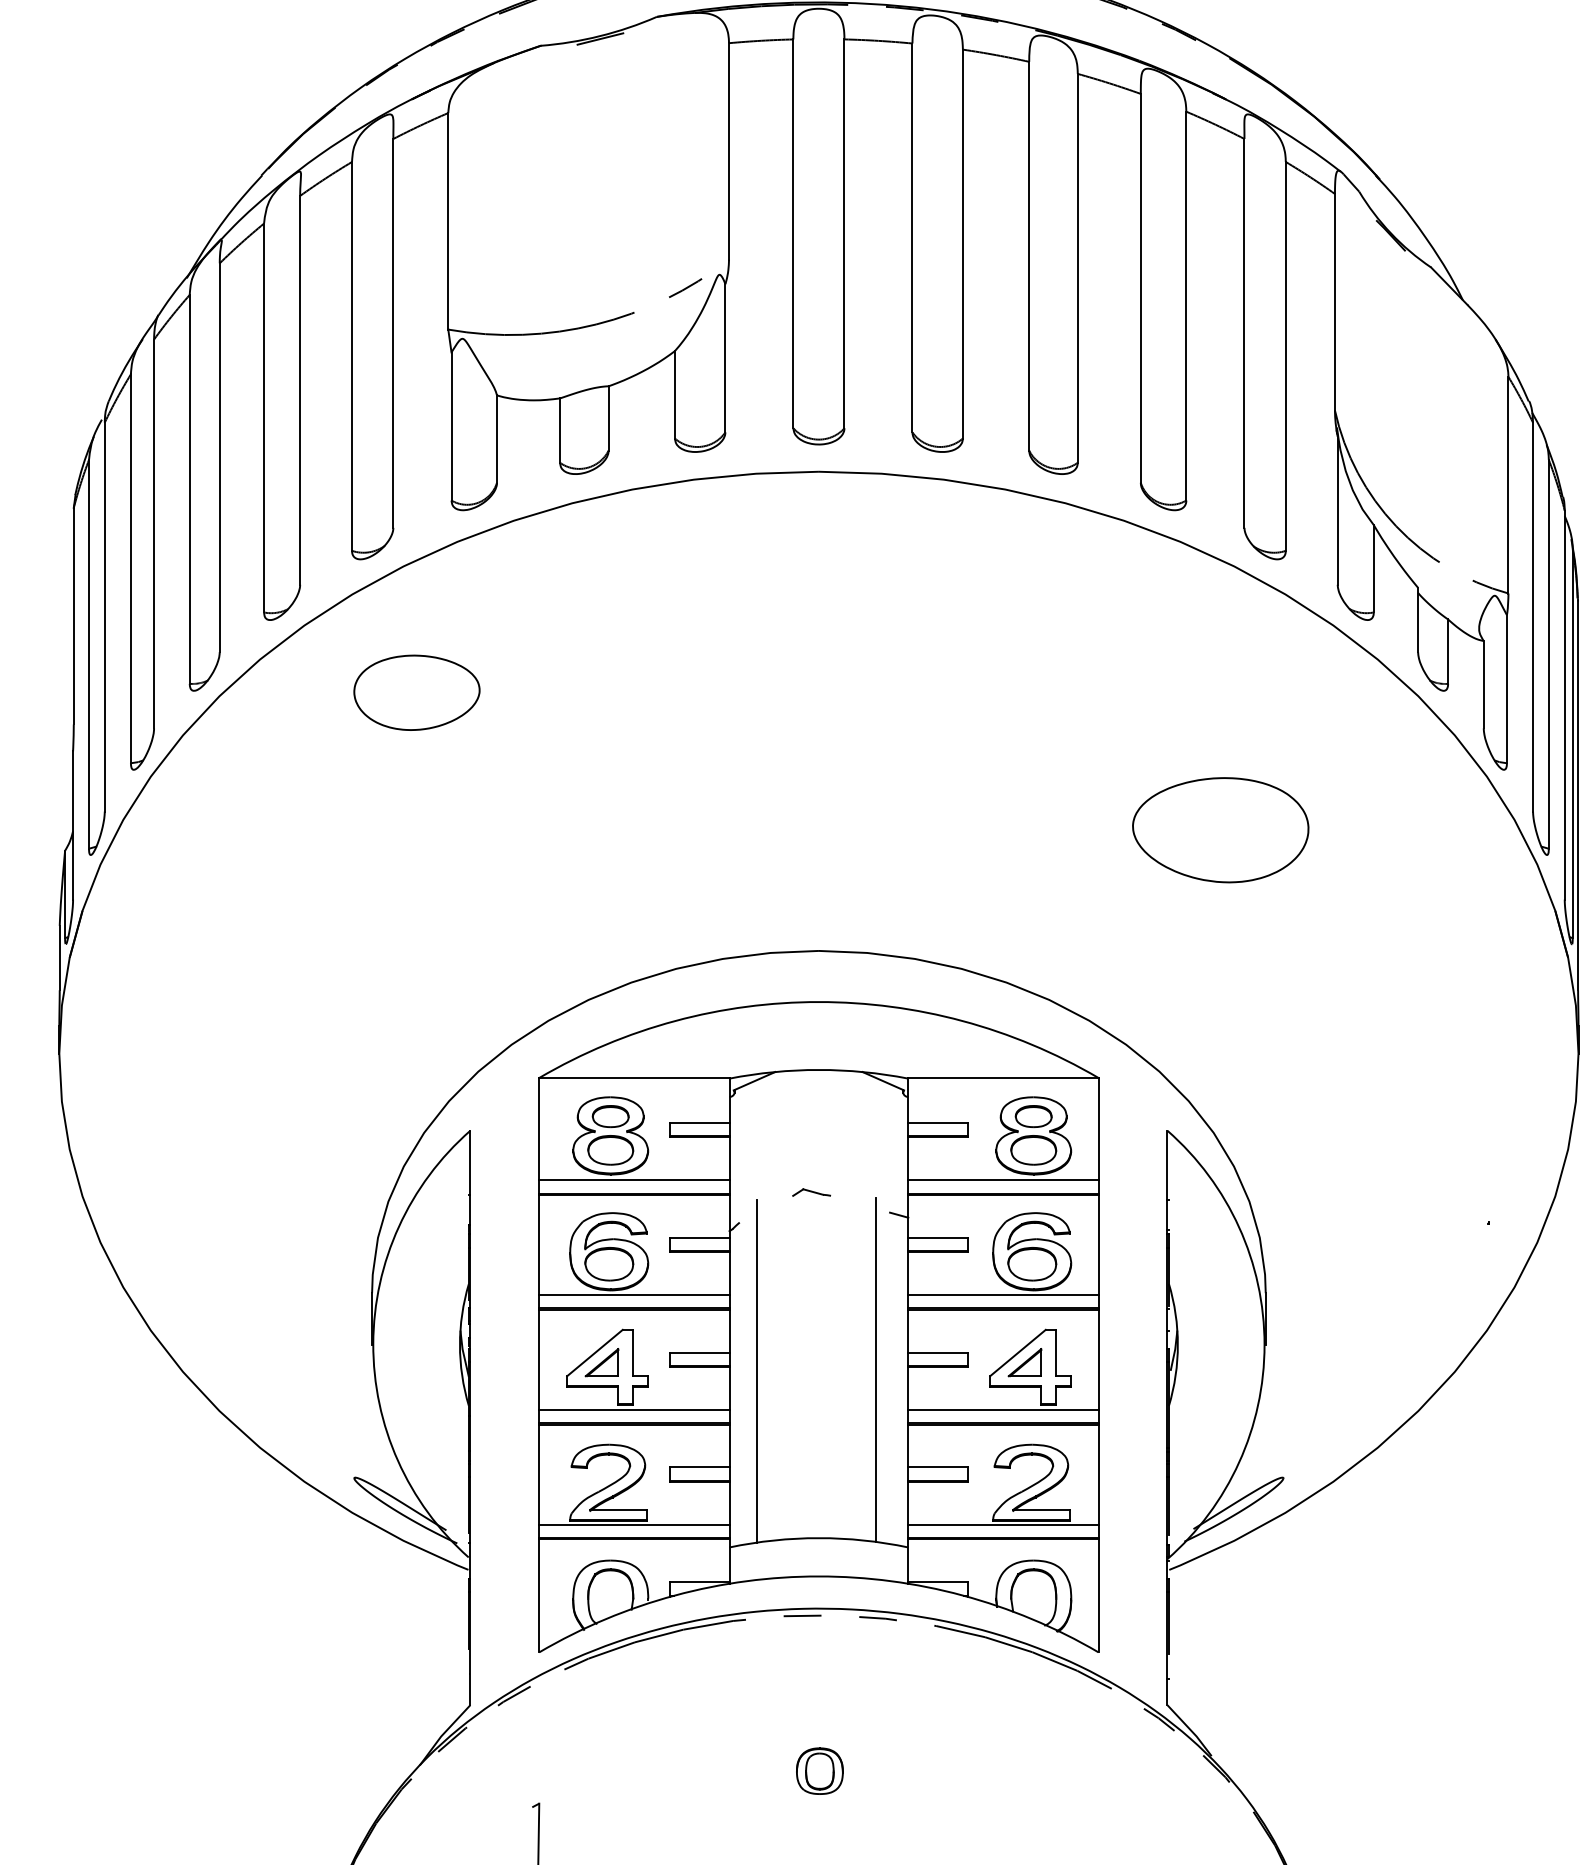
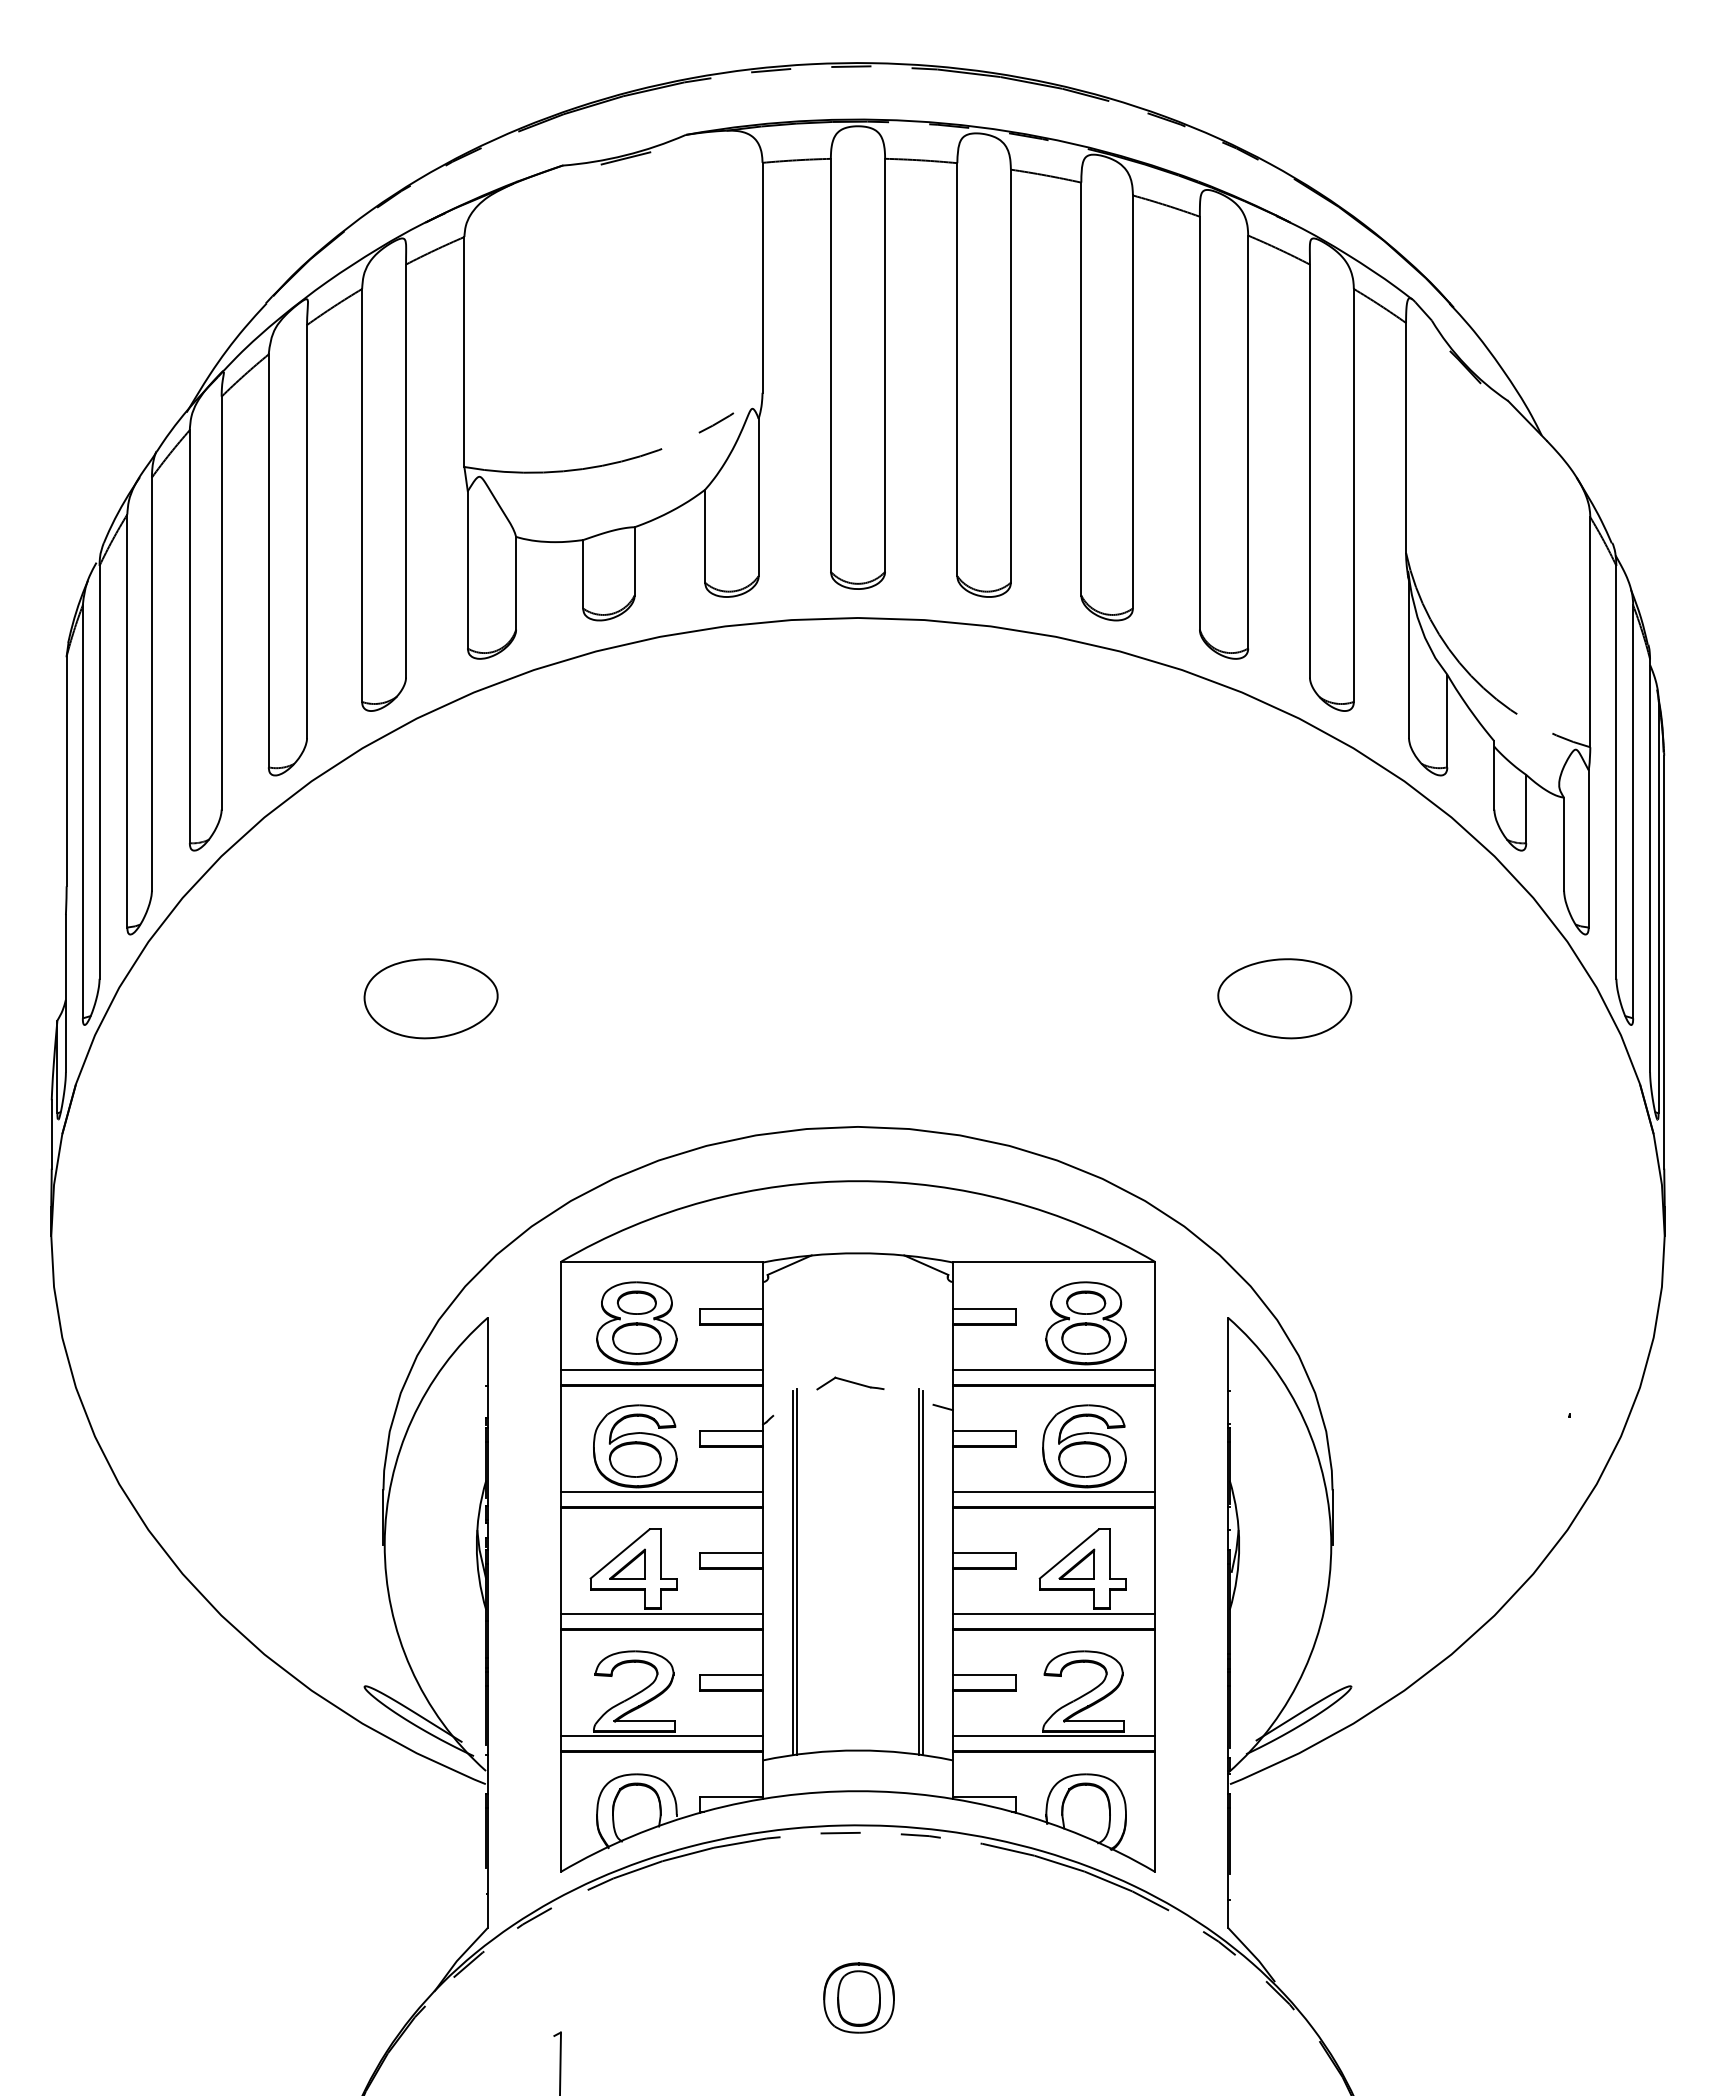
part: (416, 692) -> (430, 998), moved
part: (1220, 830) -> (1284, 998), size x0.71
part: (811, 1192) -> (850, 1383), size x1.67
line: (761, 1369) -> (796, 1571), added
line: (880, 1371) -> (923, 1573), added
part: (819, 1770) -> (858, 1997), size x1.43

